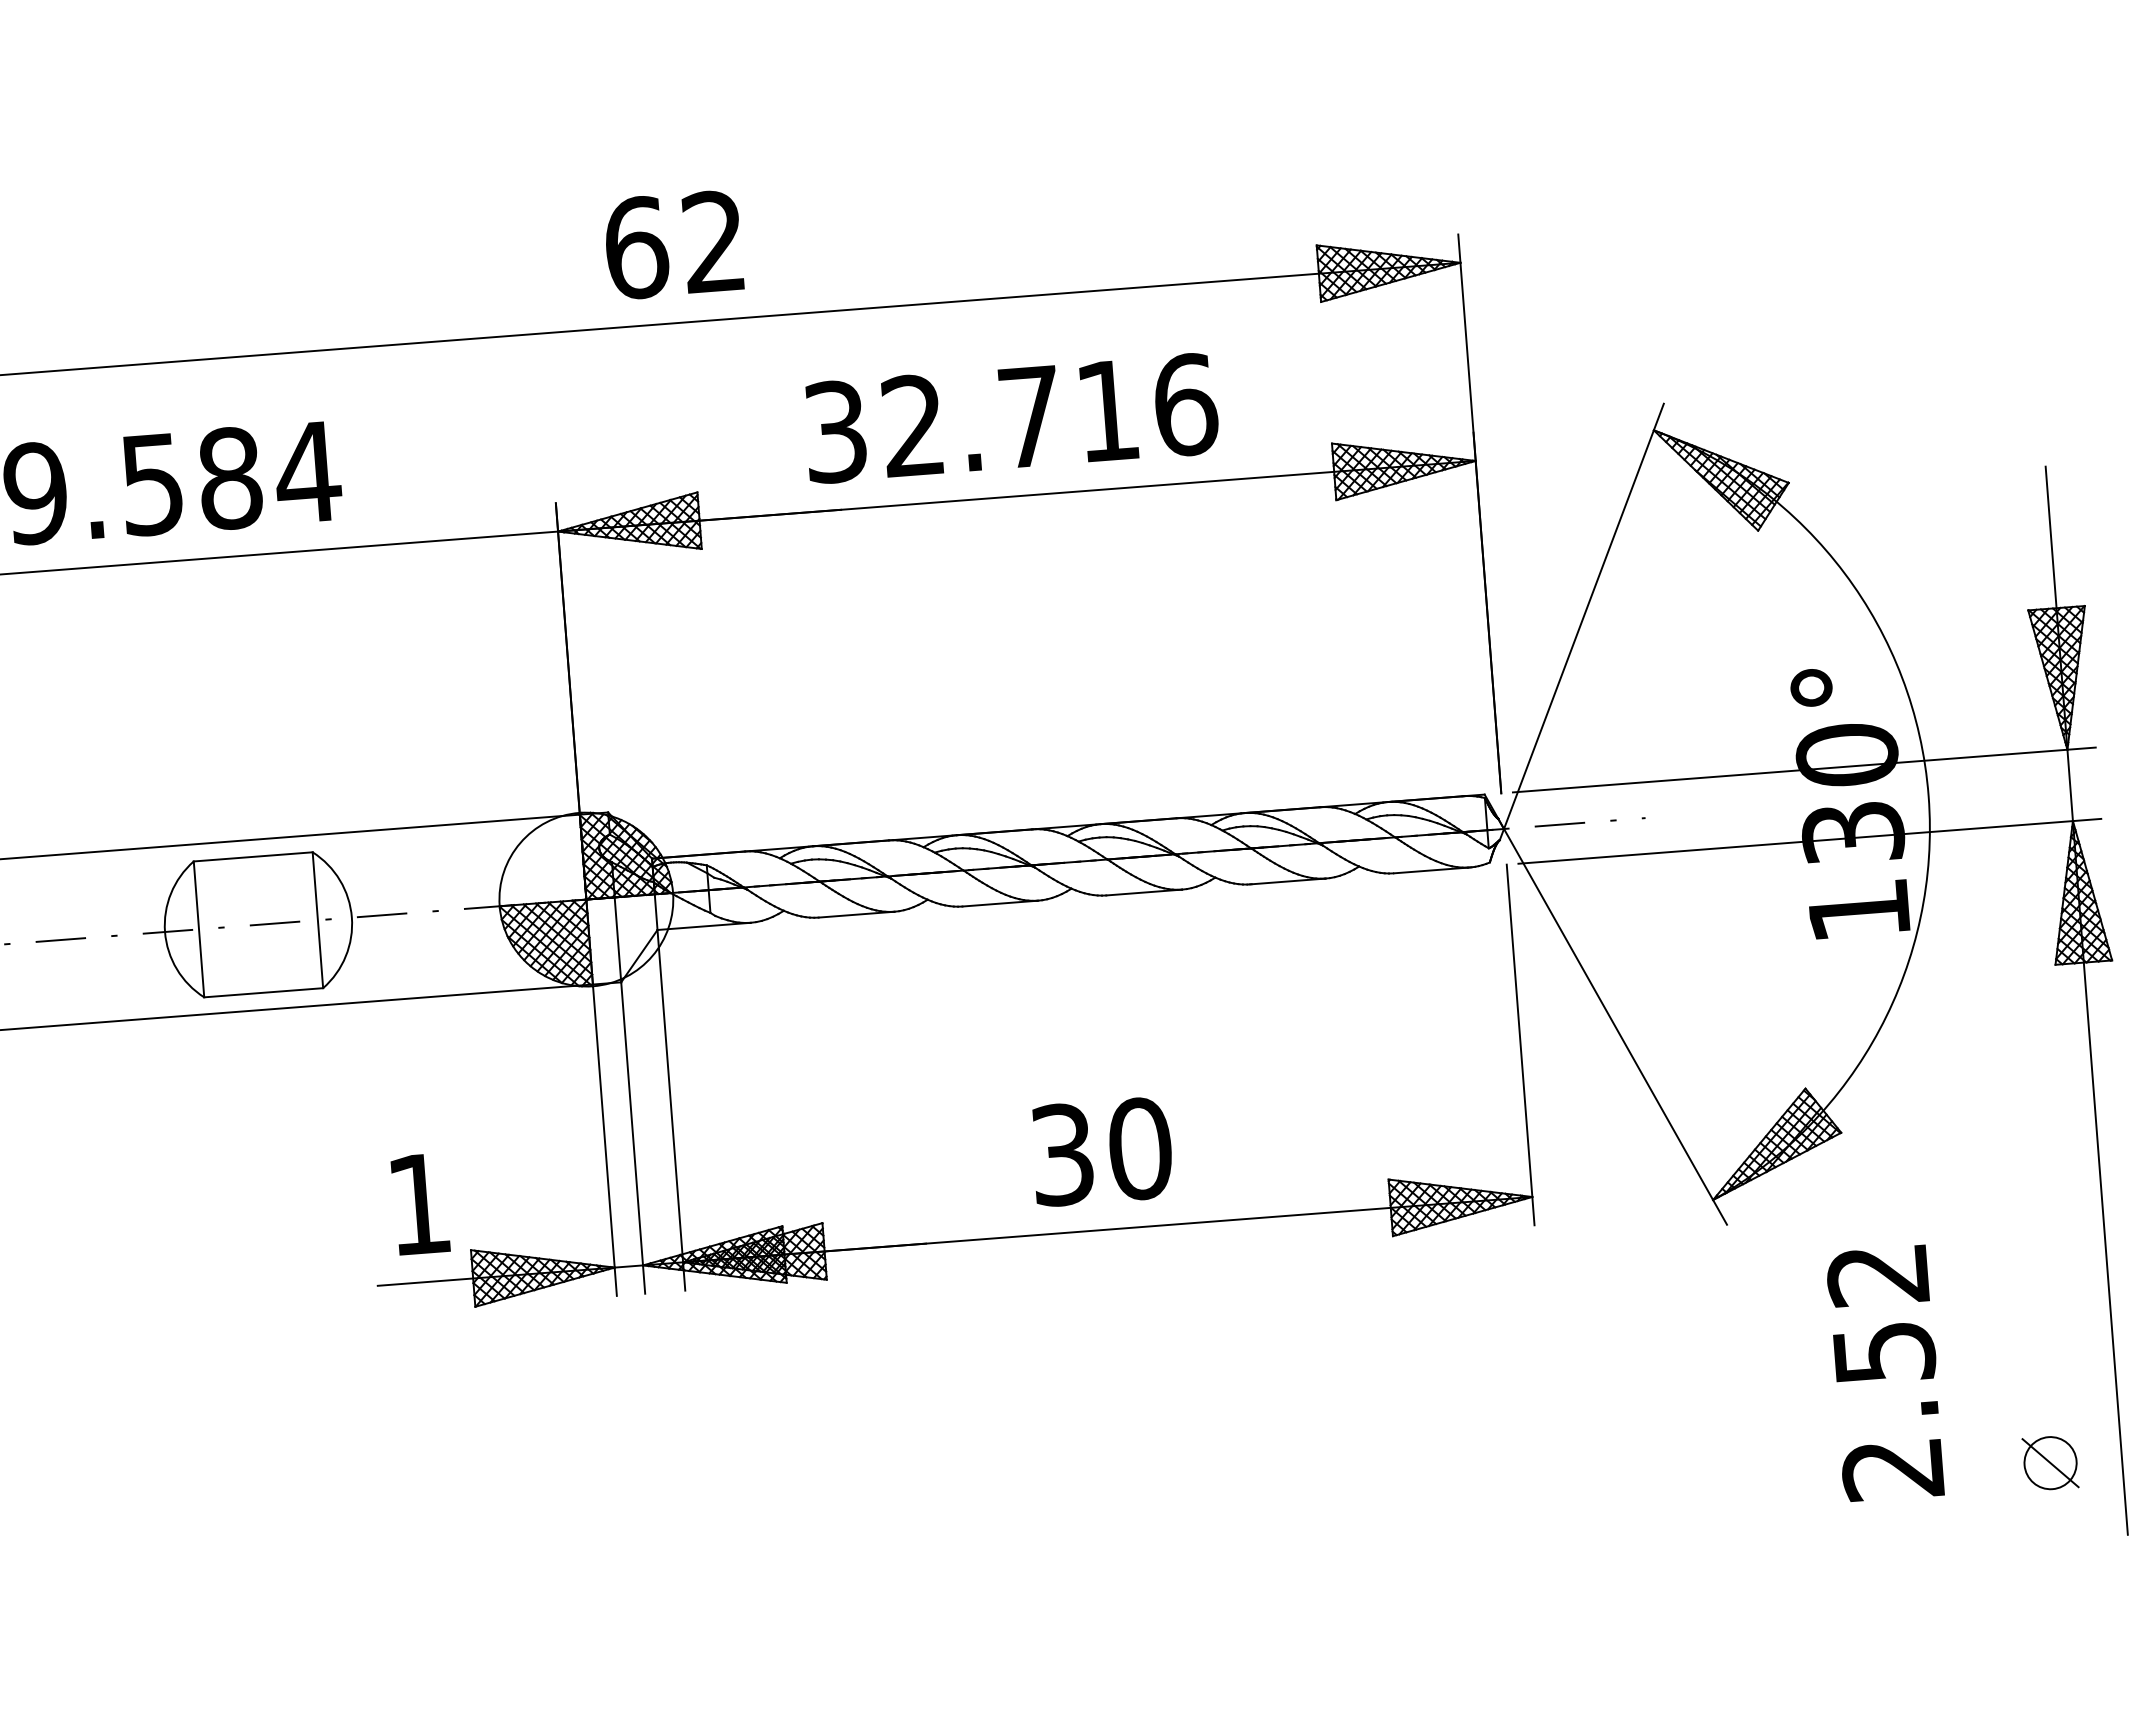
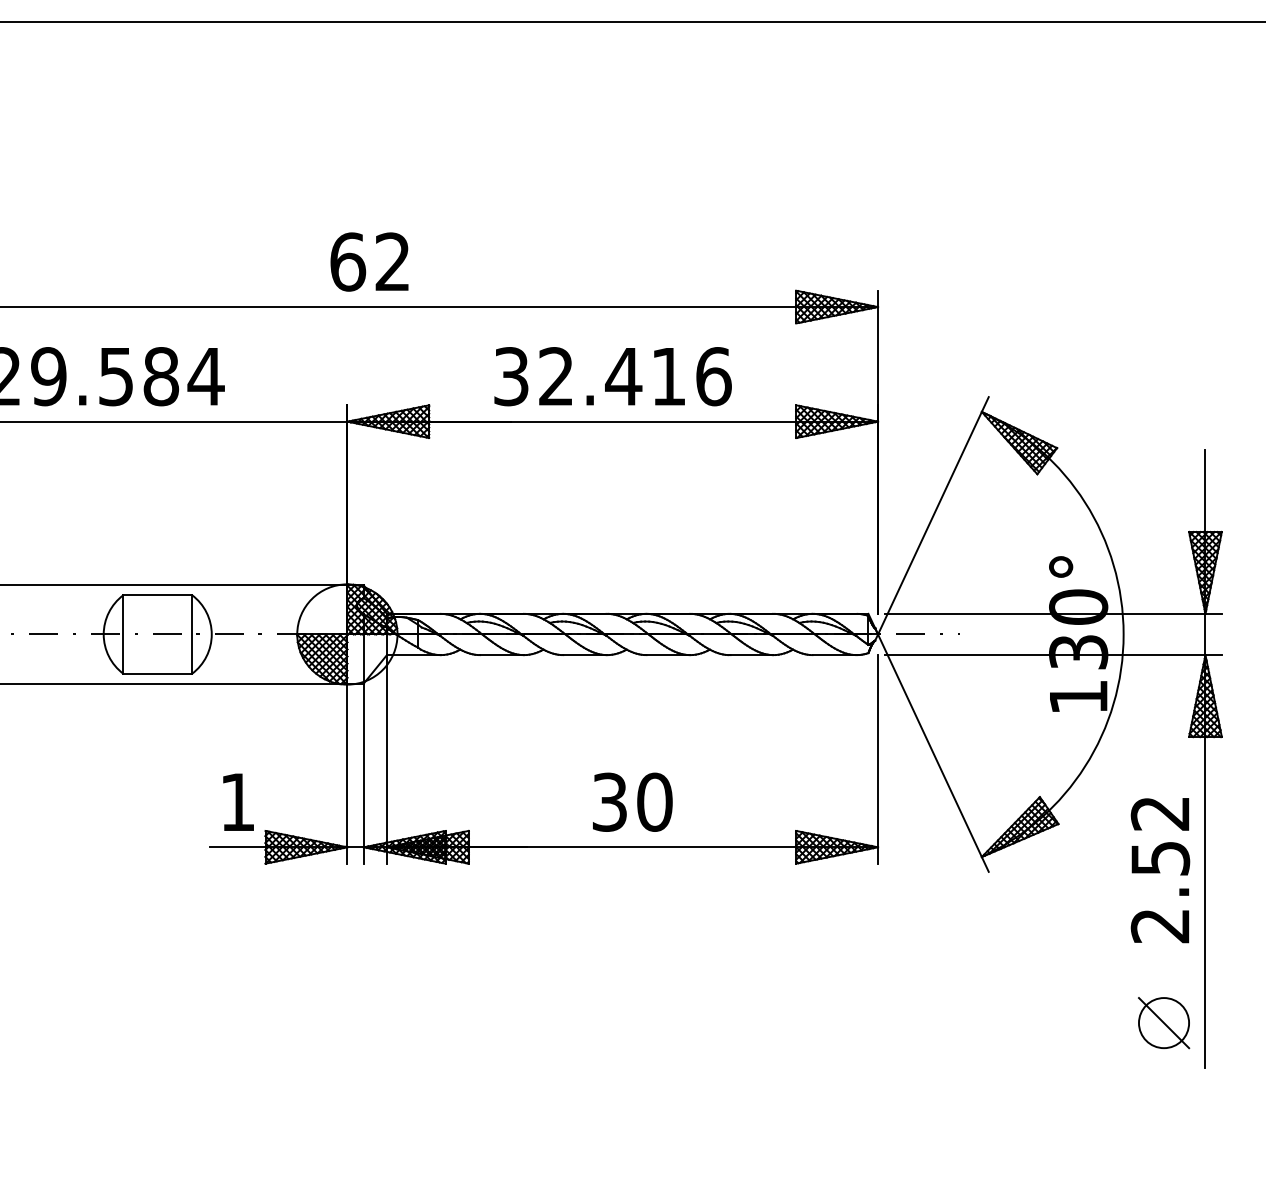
text: (673, 244) -> (369, 261), moved
text: (1029, 416) -> (623, 376), 32.716 -> 32.416
text: (1885, 1373) -> (1160, 870), moved
part: (2051, 1463) -> (1164, 1023), size x1.67

